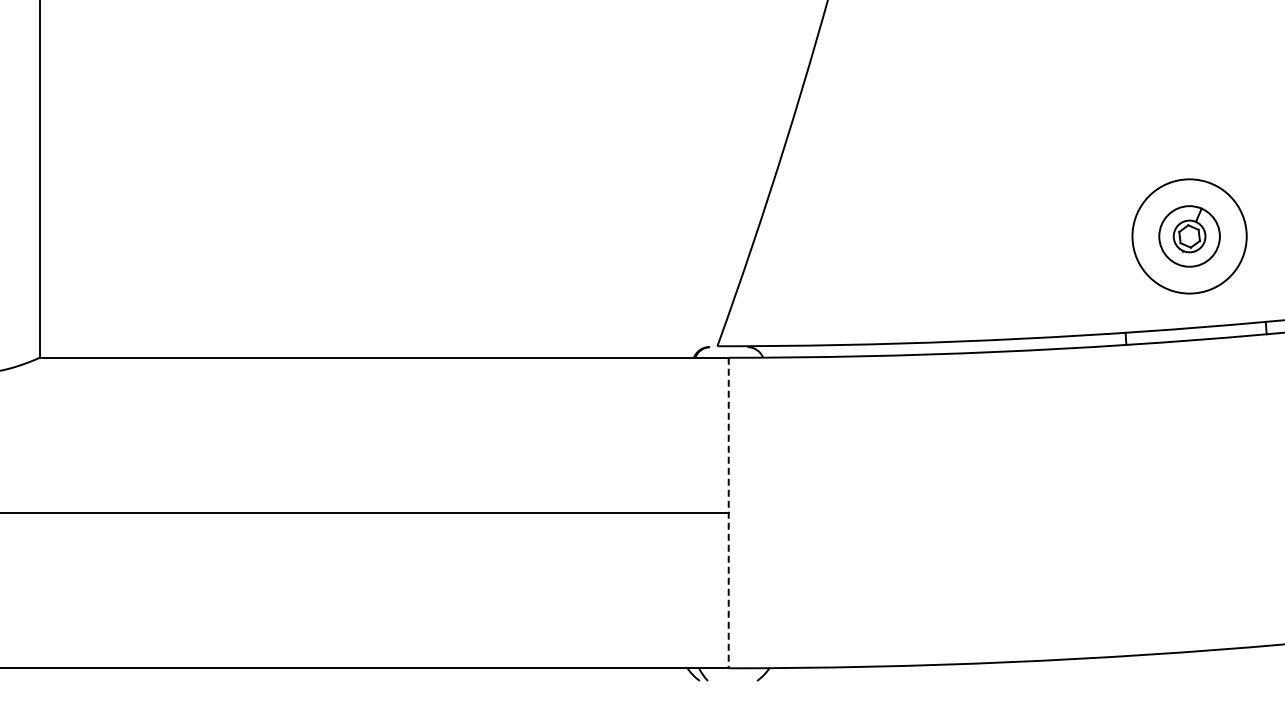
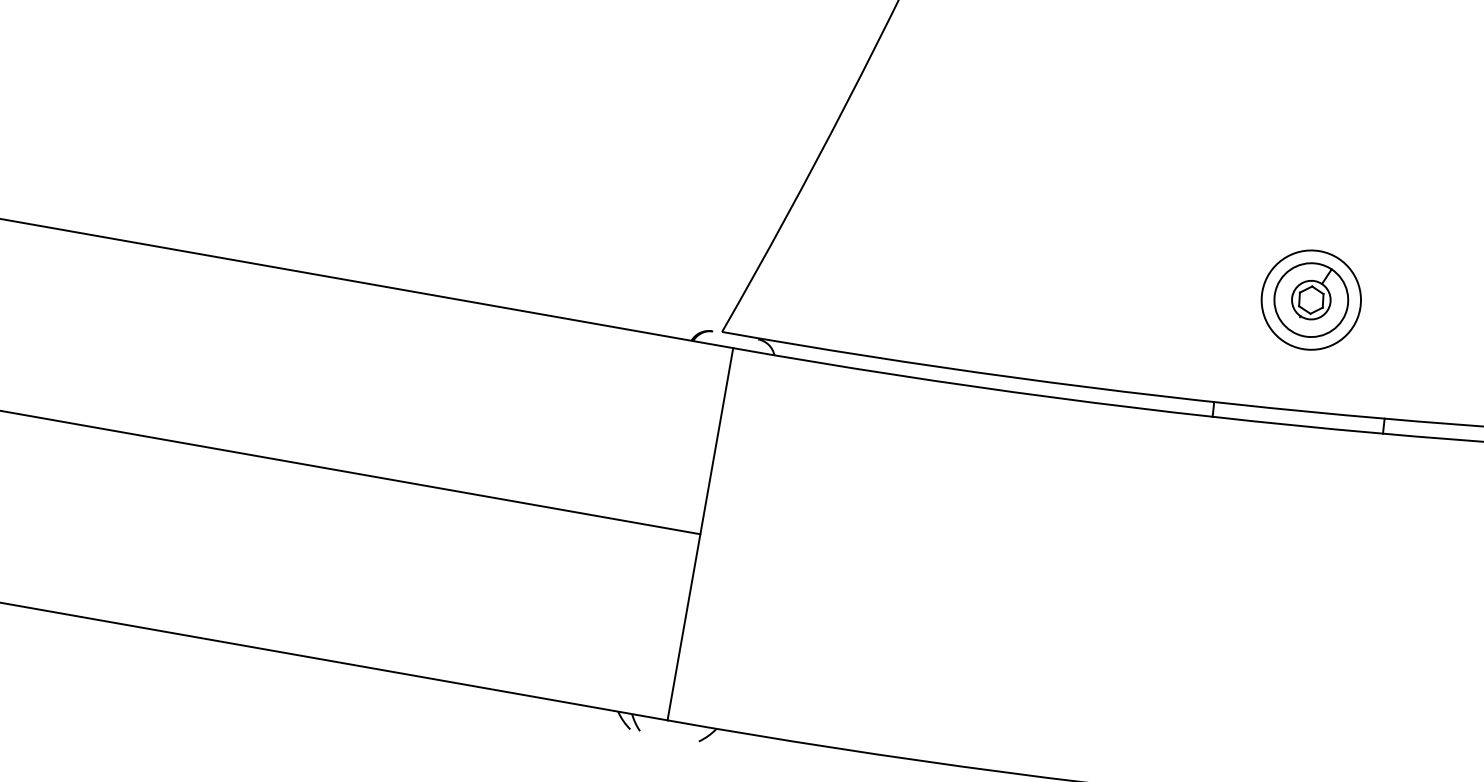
circle: (1189, 236) -> (1311, 300), size x0.71
line: (728, 513) -> (700, 534), dashed -> solid

